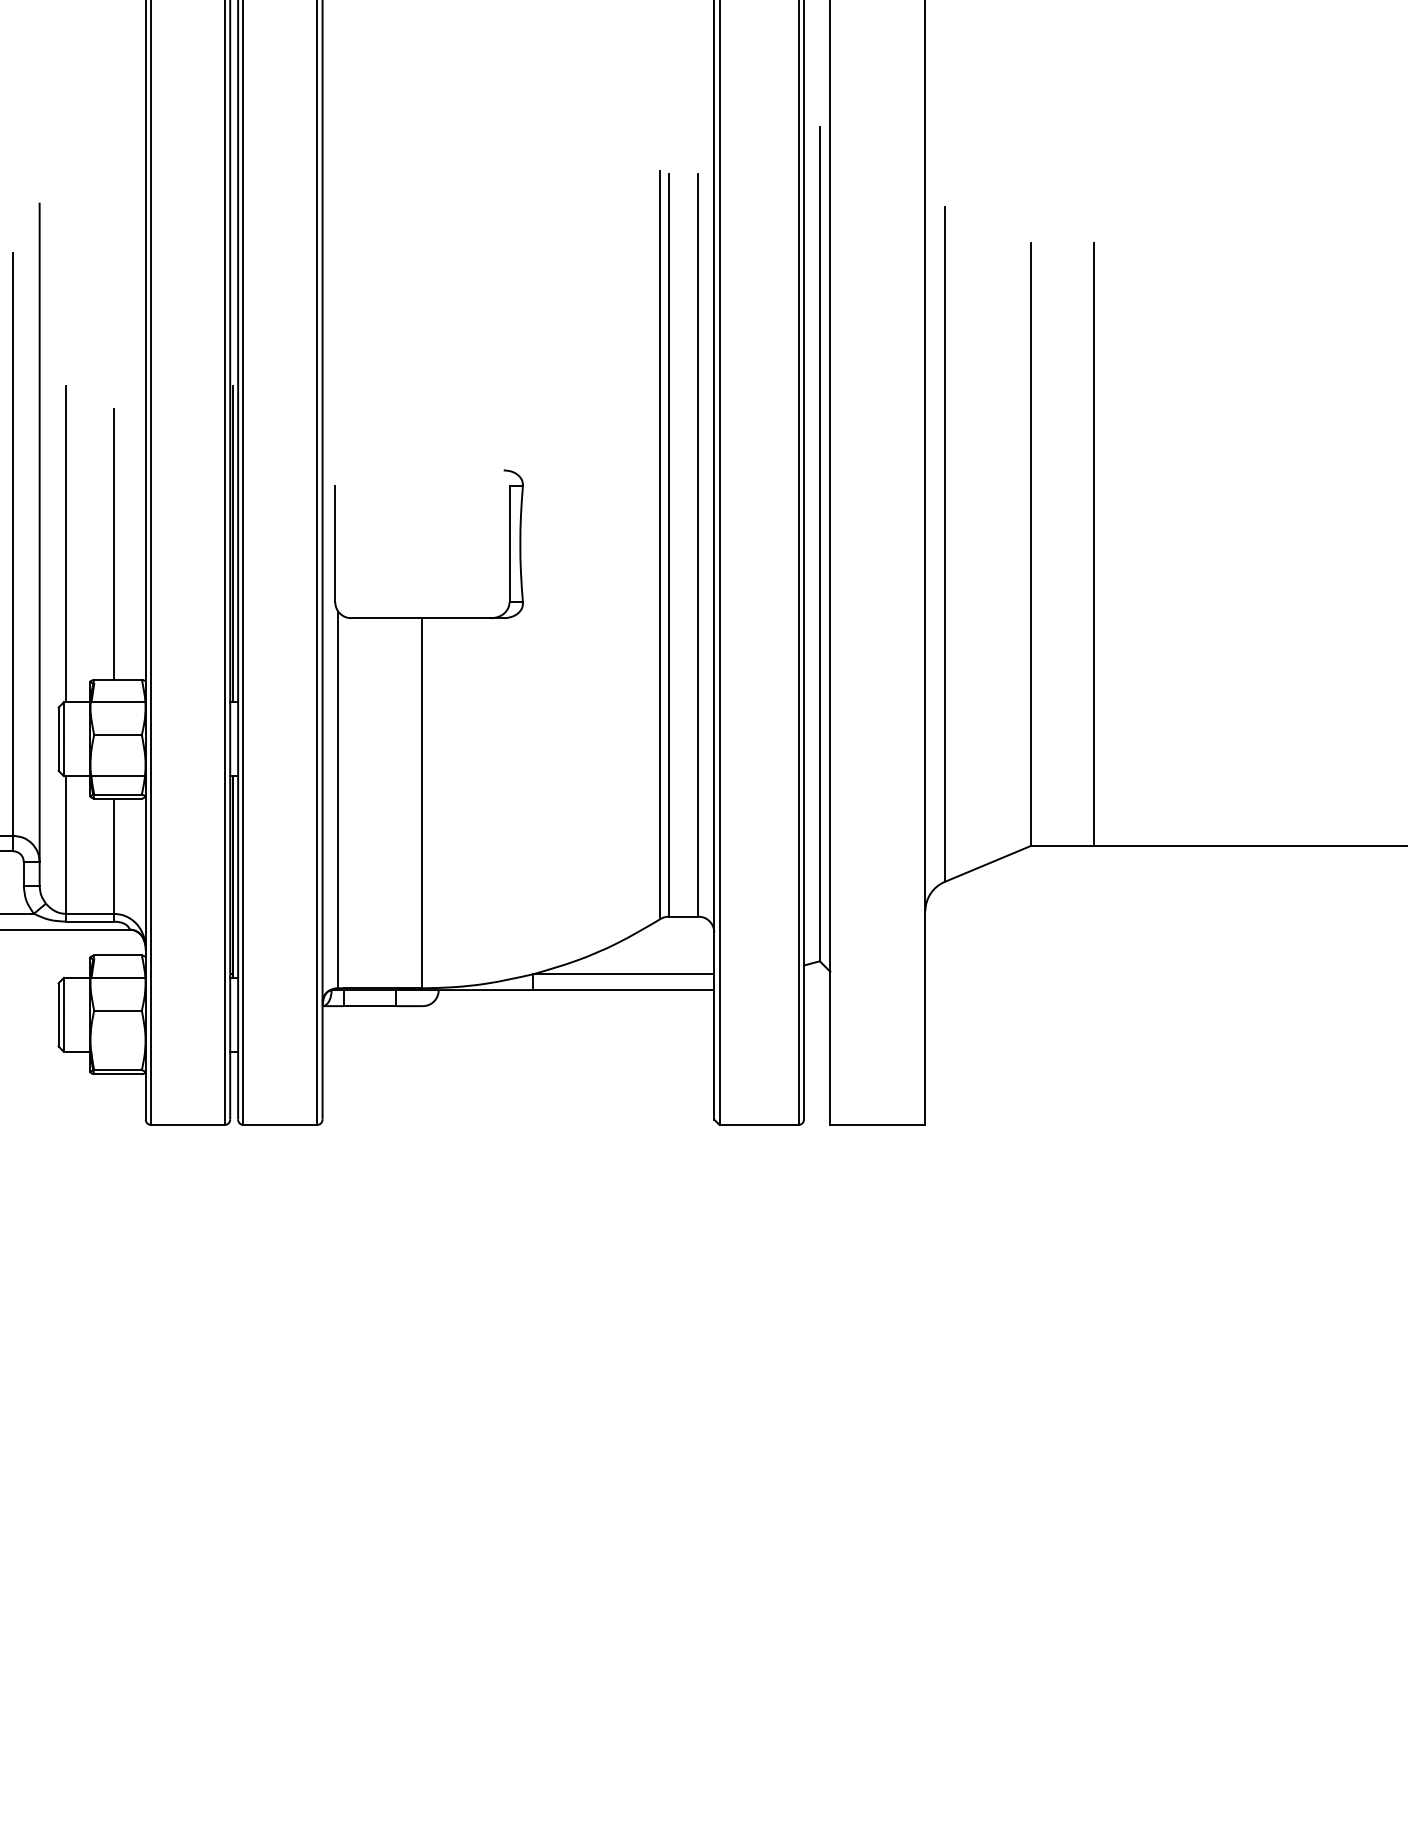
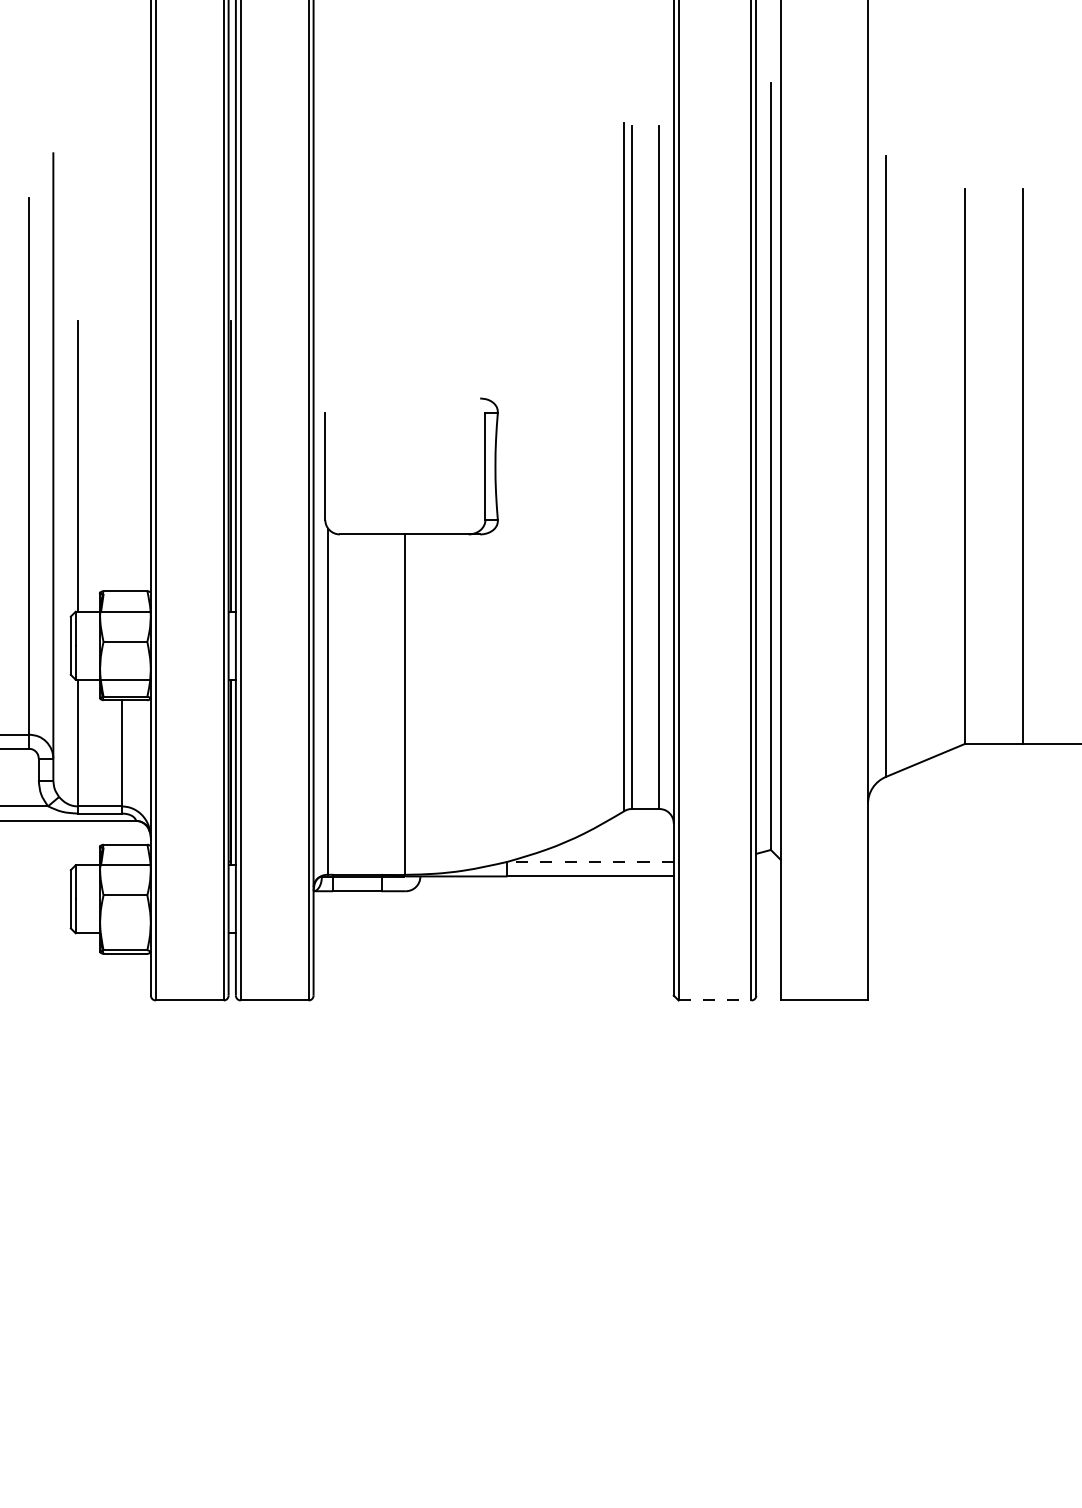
line: (114, 543) -> (122, 465), removed
line: (623, 974) -> (590, 862), solid -> dashed
line: (759, 1124) -> (715, 1000), solid -> dashed

